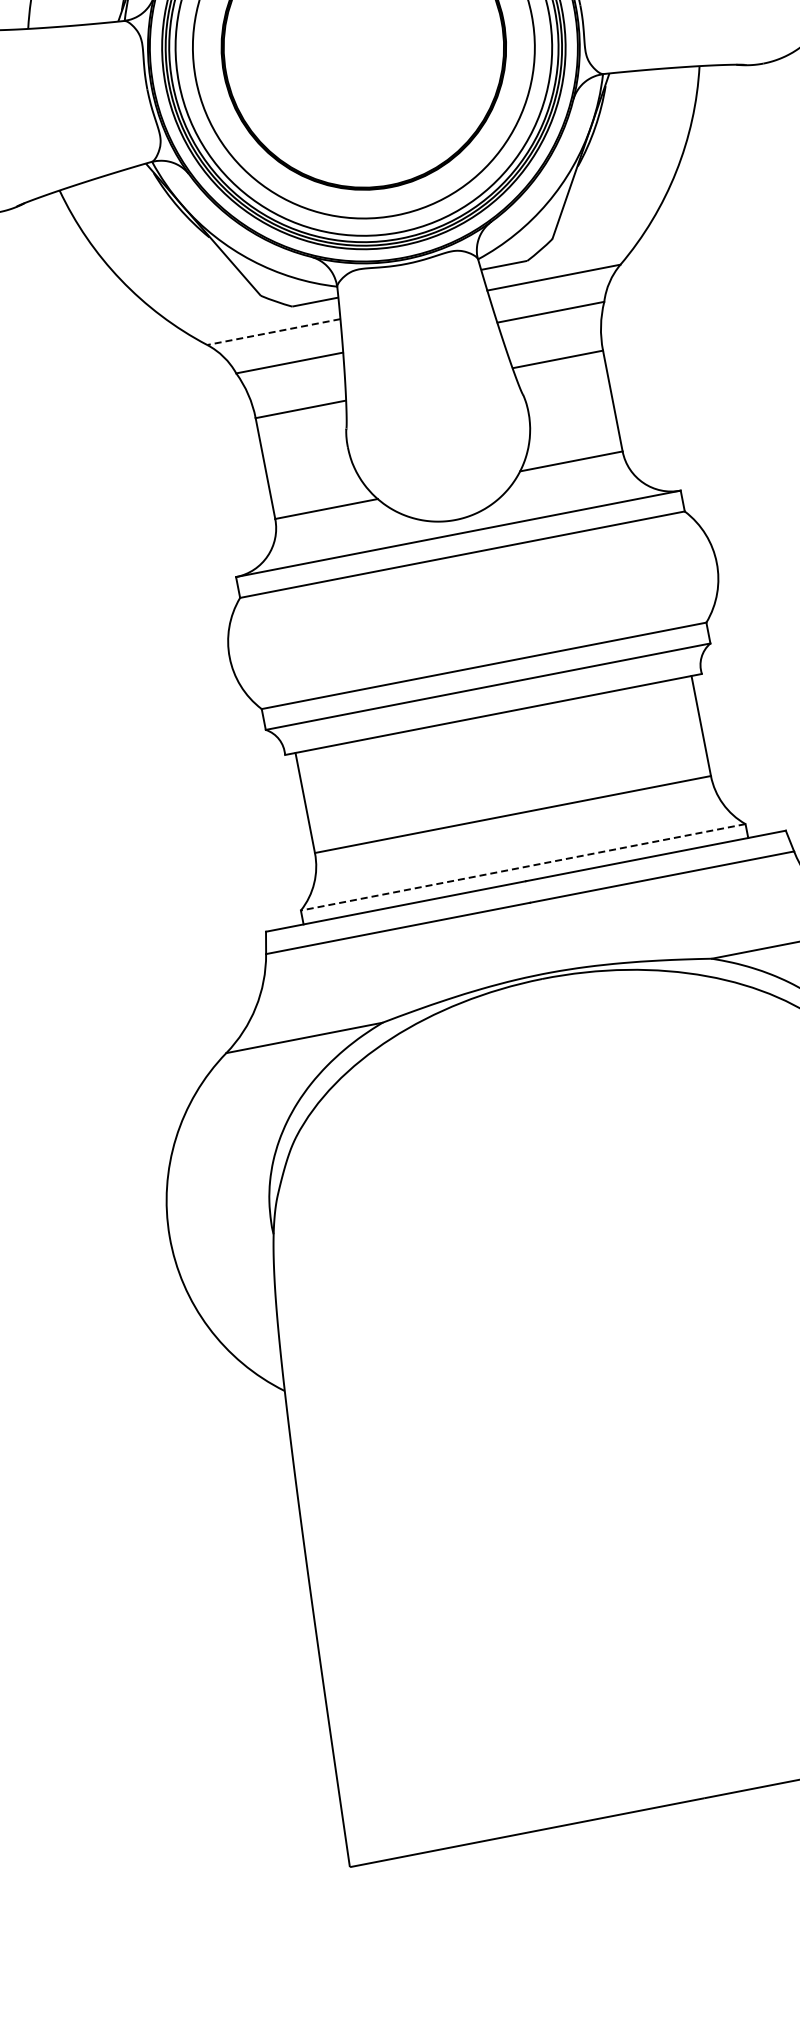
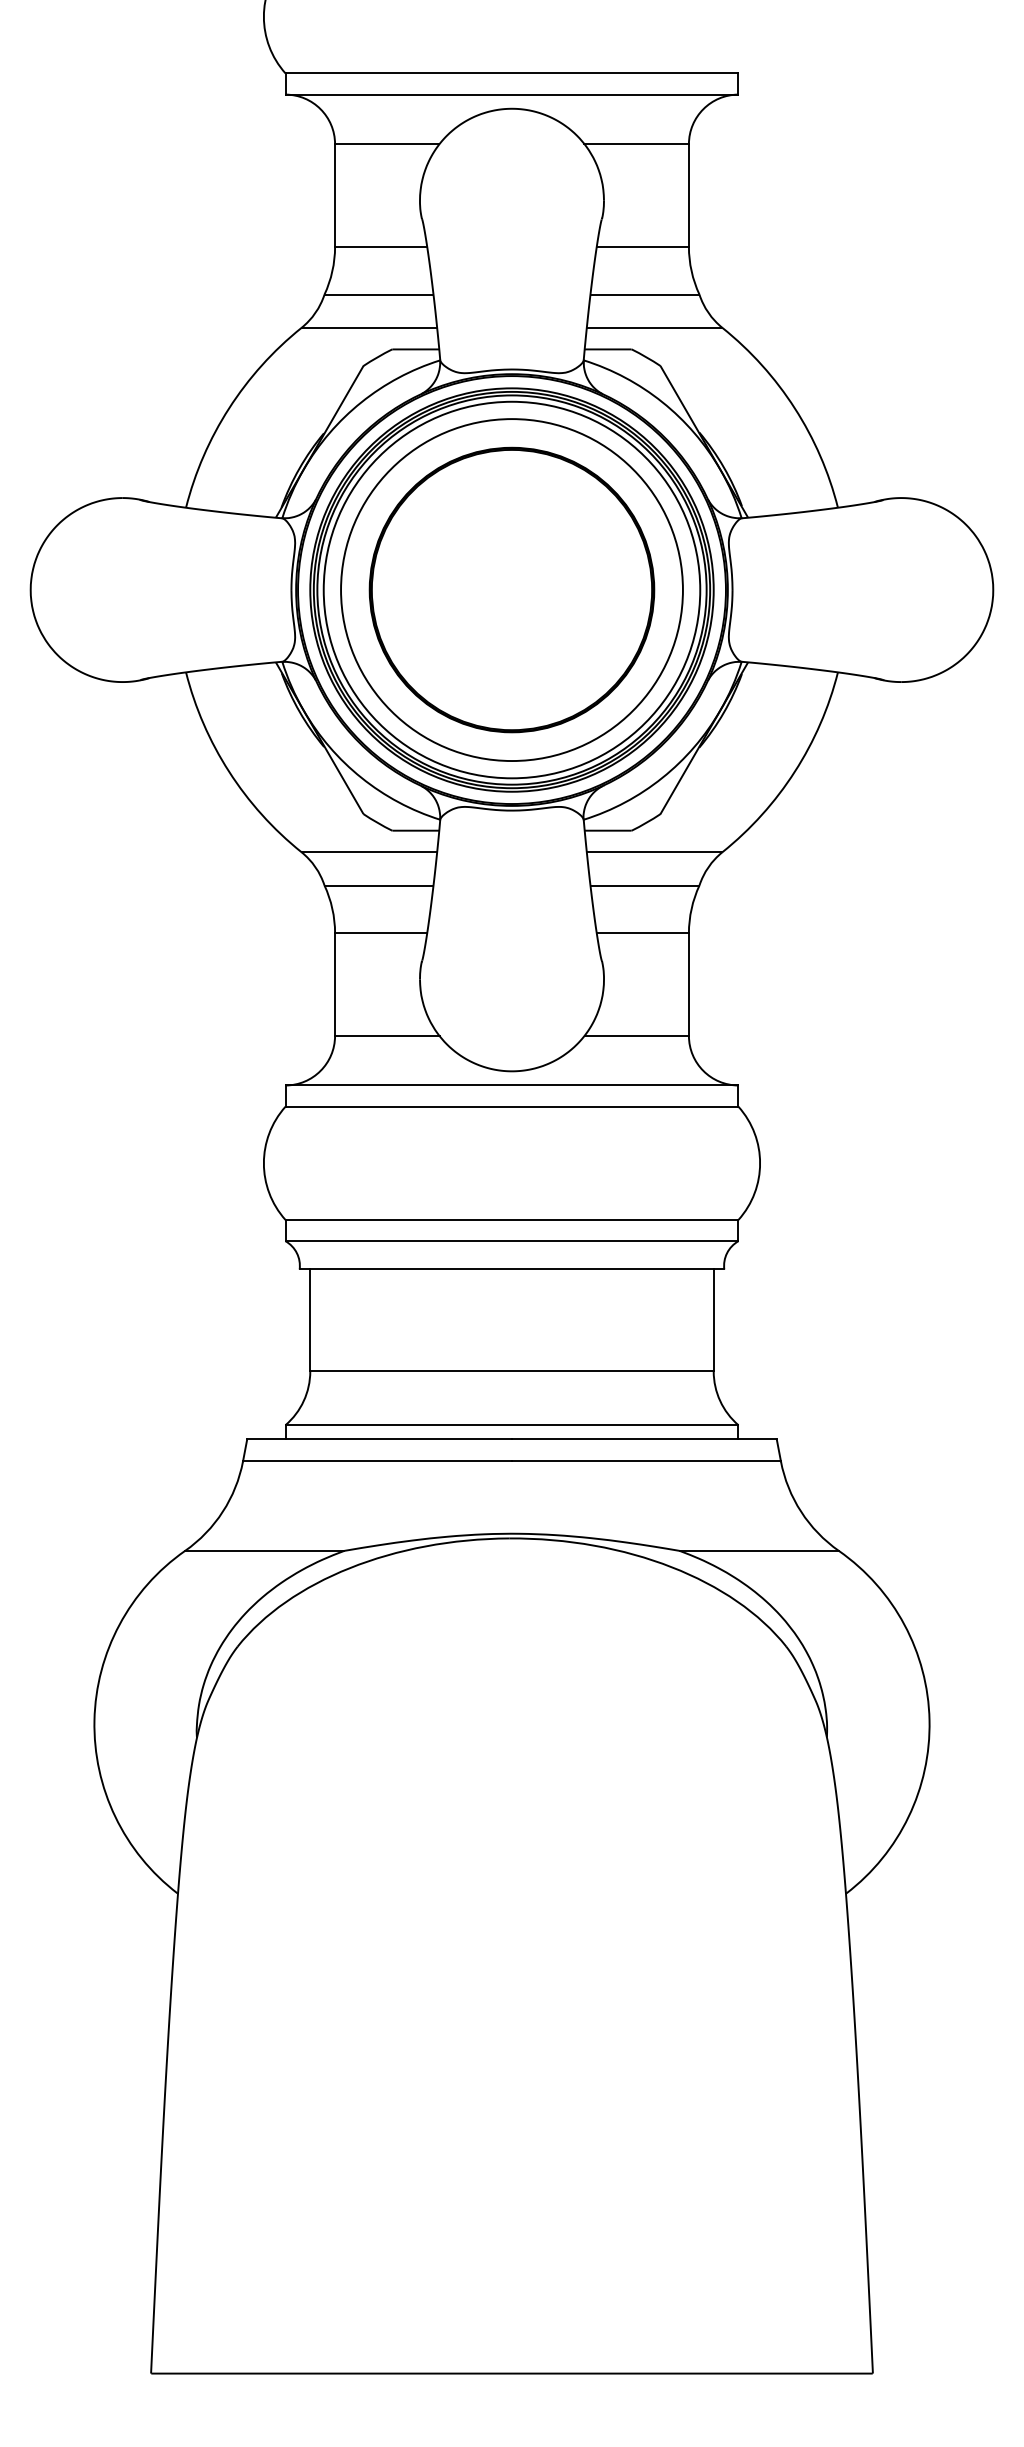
line: (274, 332) -> (369, 852), dashed -> solid
line: (522, 867) -> (511, 1425), dashed -> solid

